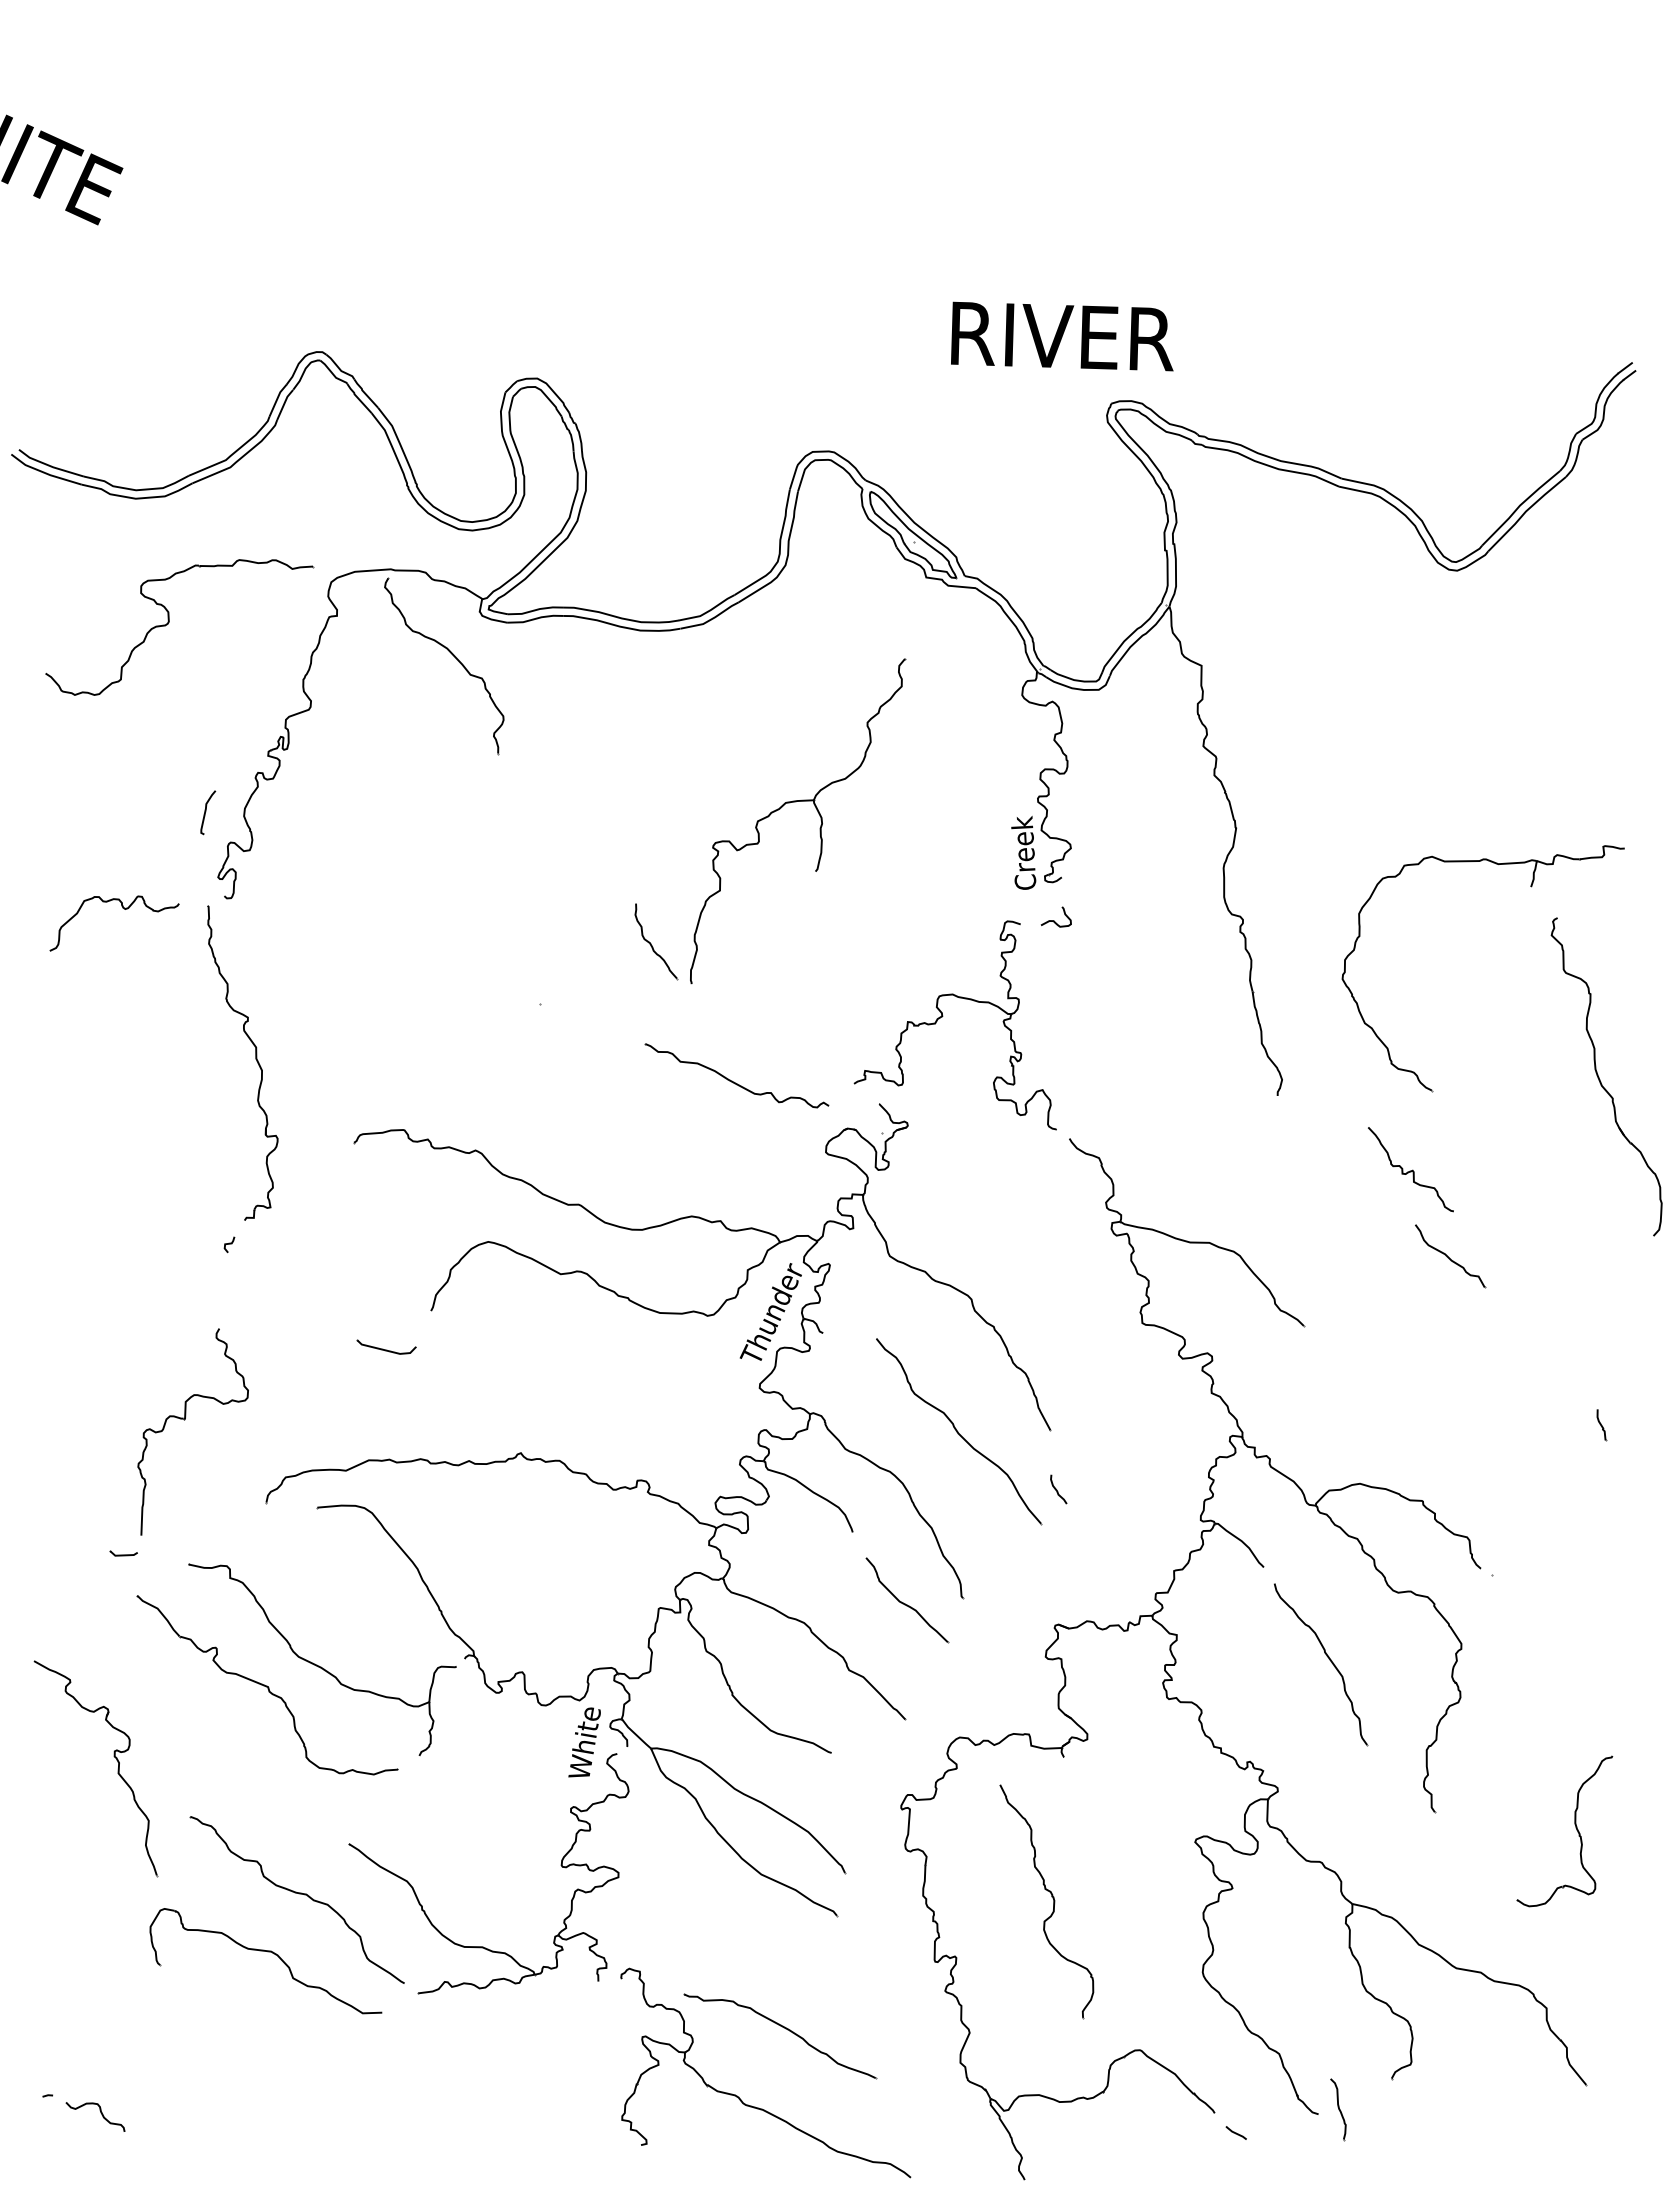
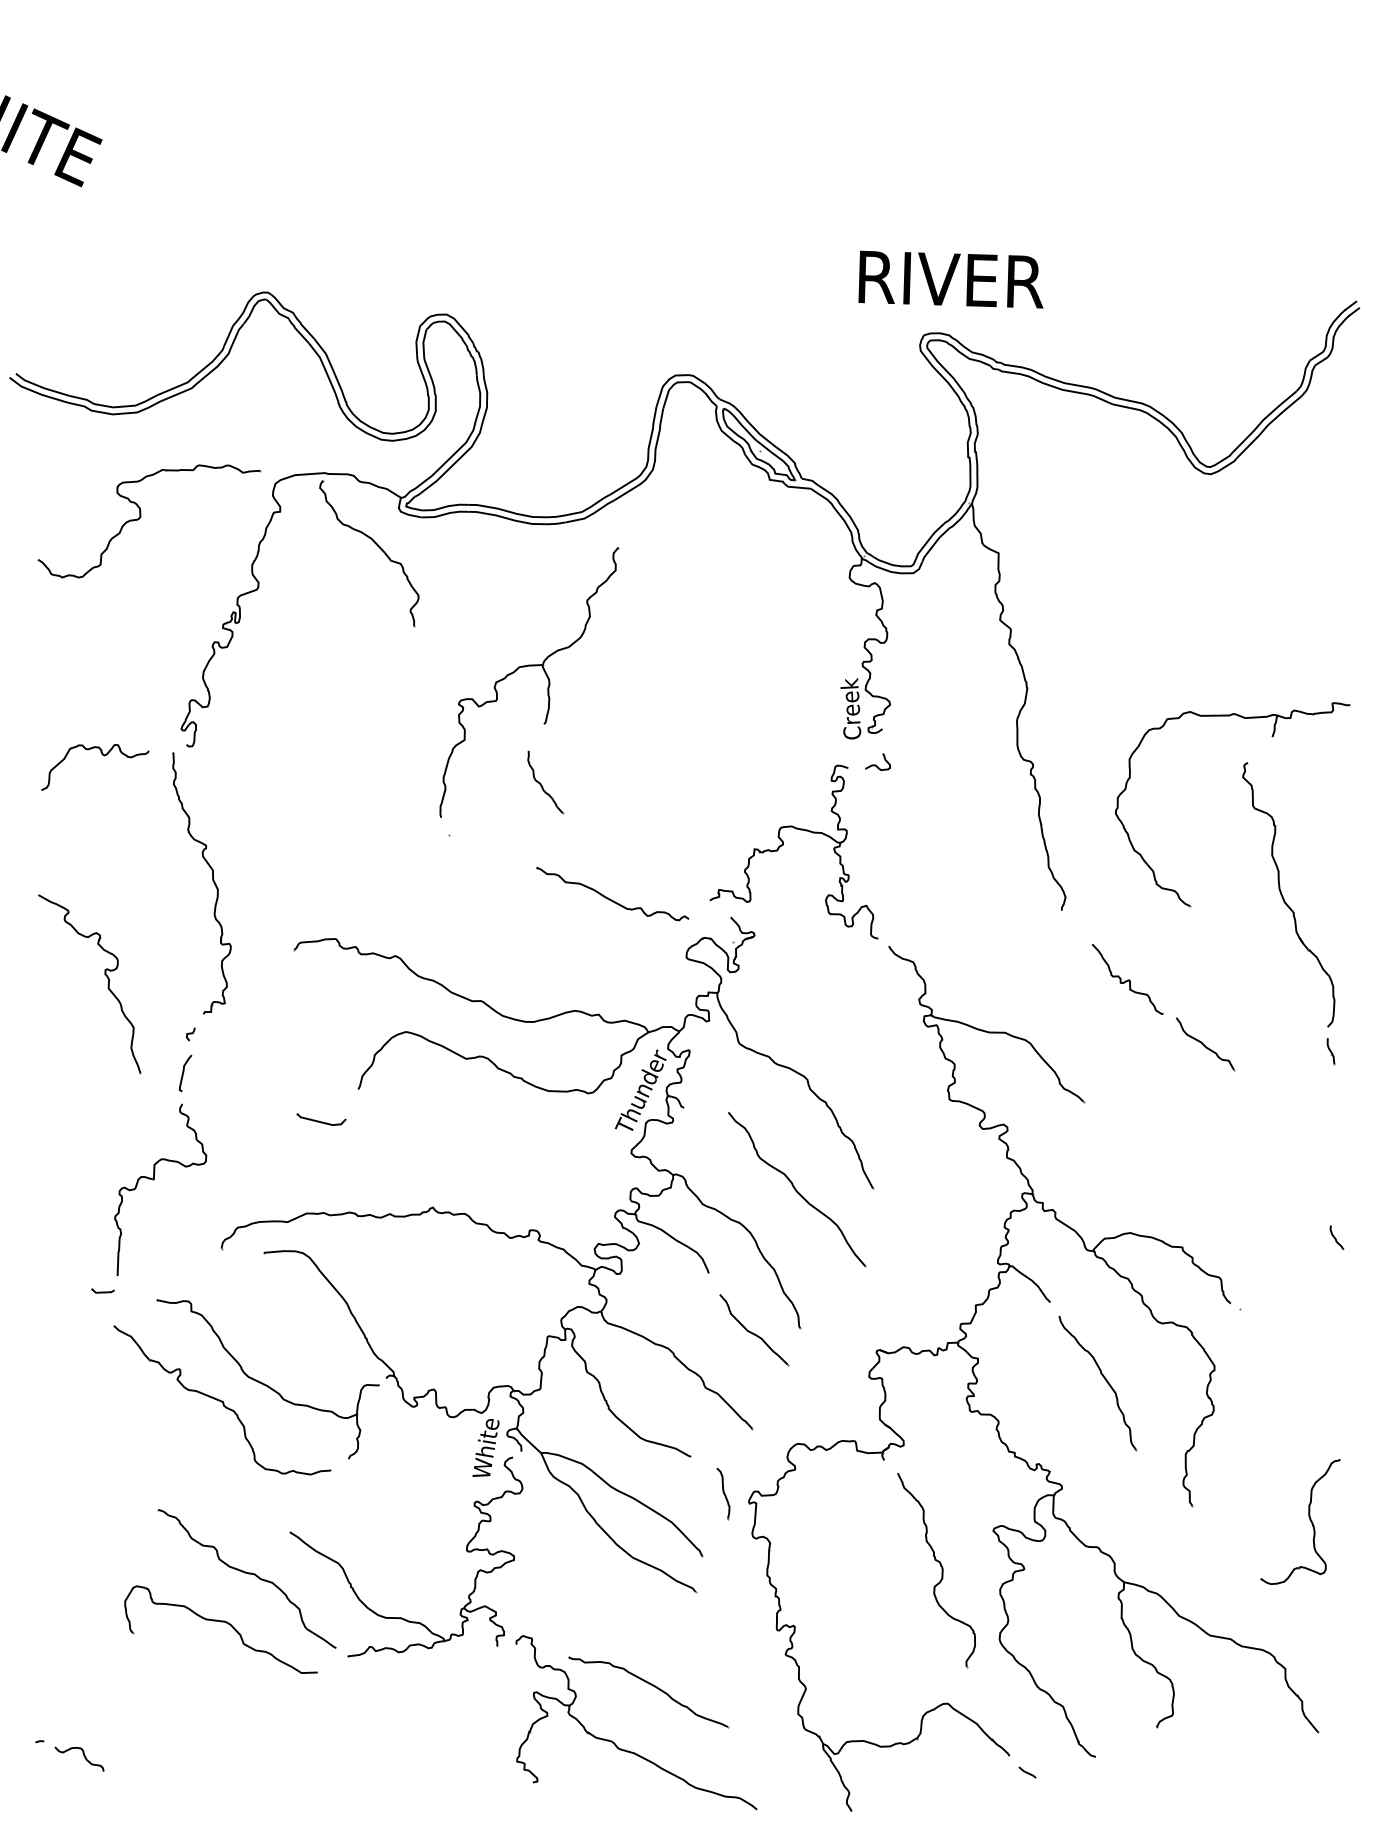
text: (1062, 336) -> (951, 279), moved
part: (796, 802) -> (528, 666), moved
curve: (206, 811) -> (184, 1072), moved
part: (1600, 1079) -> (1283, 897), moved
curve: (1410, 1170) -> (1127, 980), moved
part: (1601, 1425) -> (1330, 1051), moved
curve: (1057, 1489) -> (1335, 1237), moved
part: (113, 1756) -> (104, 974), moved
part: (1052, 1898) -> (941, 1567), moved
part: (1338, 2109) -> (723, 1493), moved

